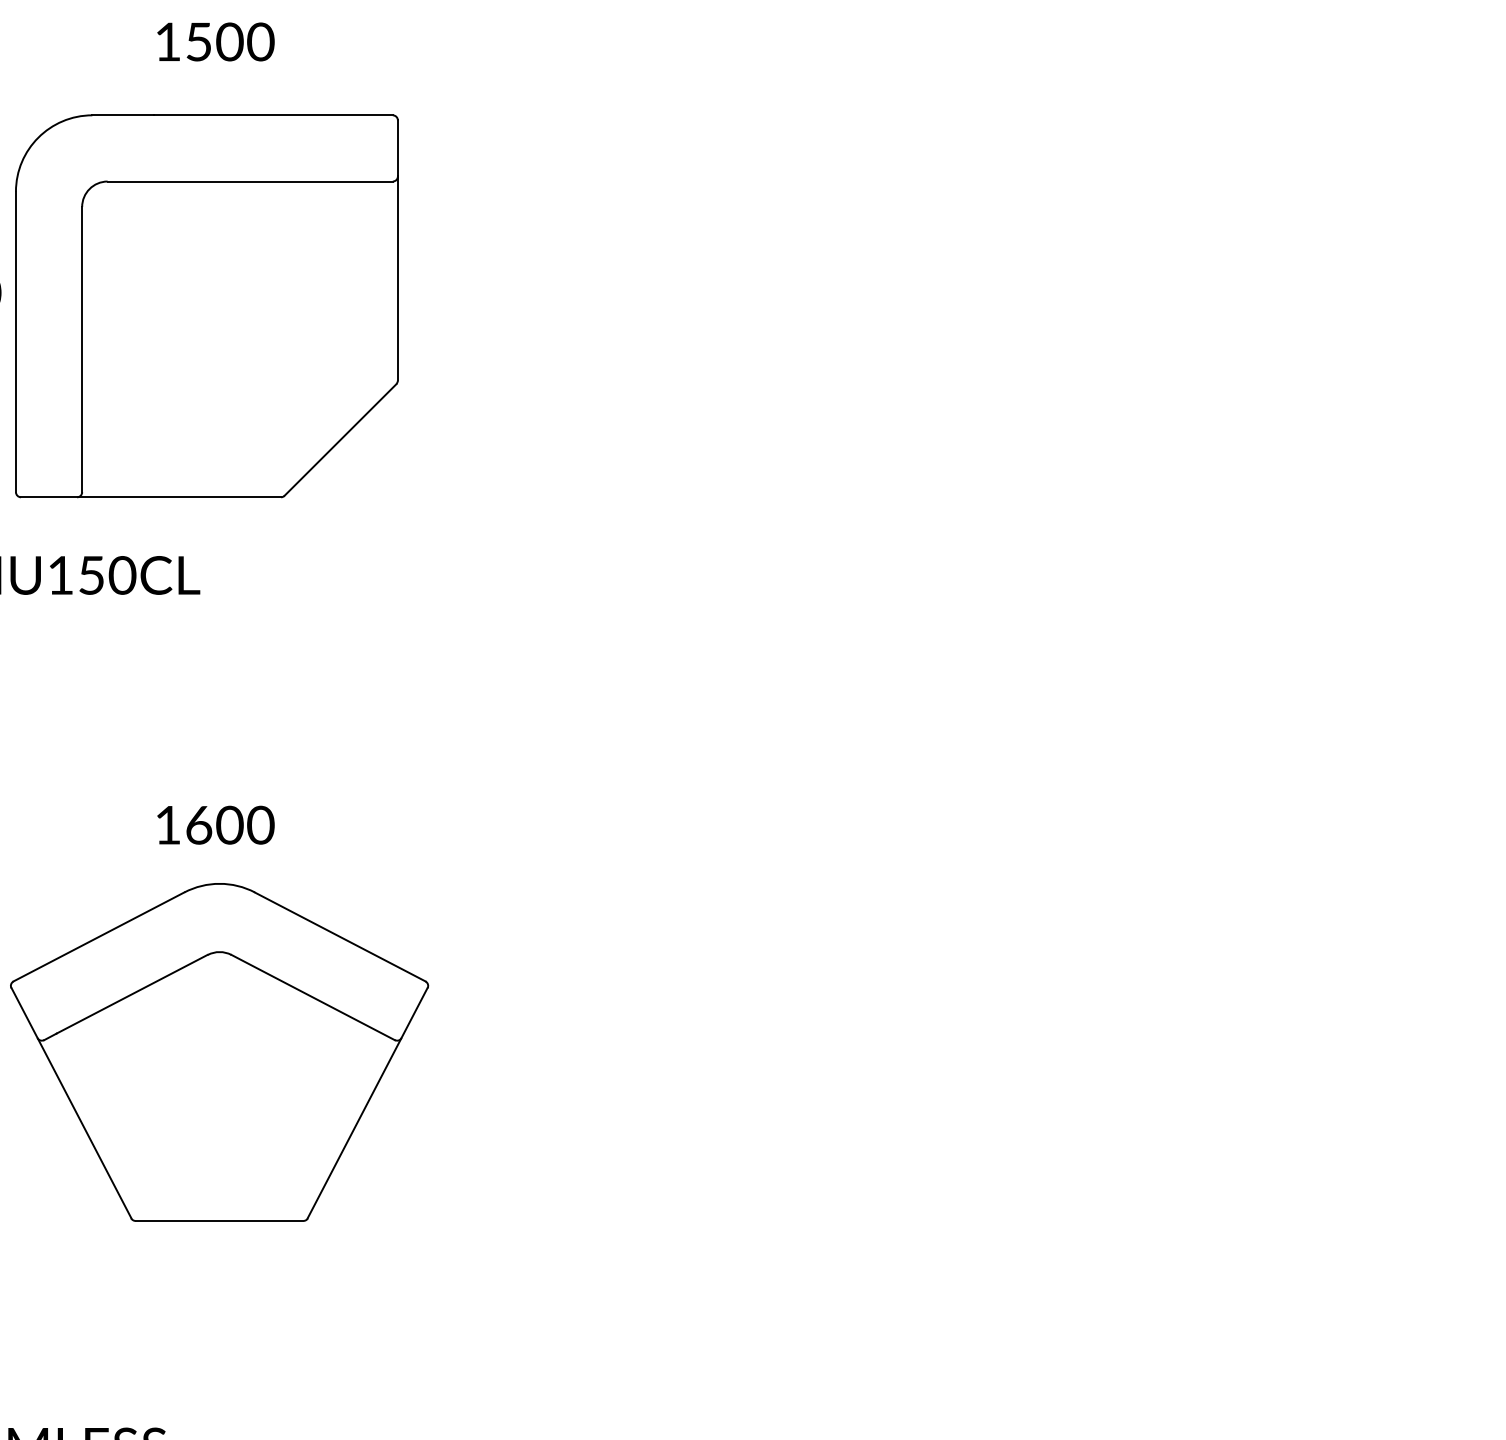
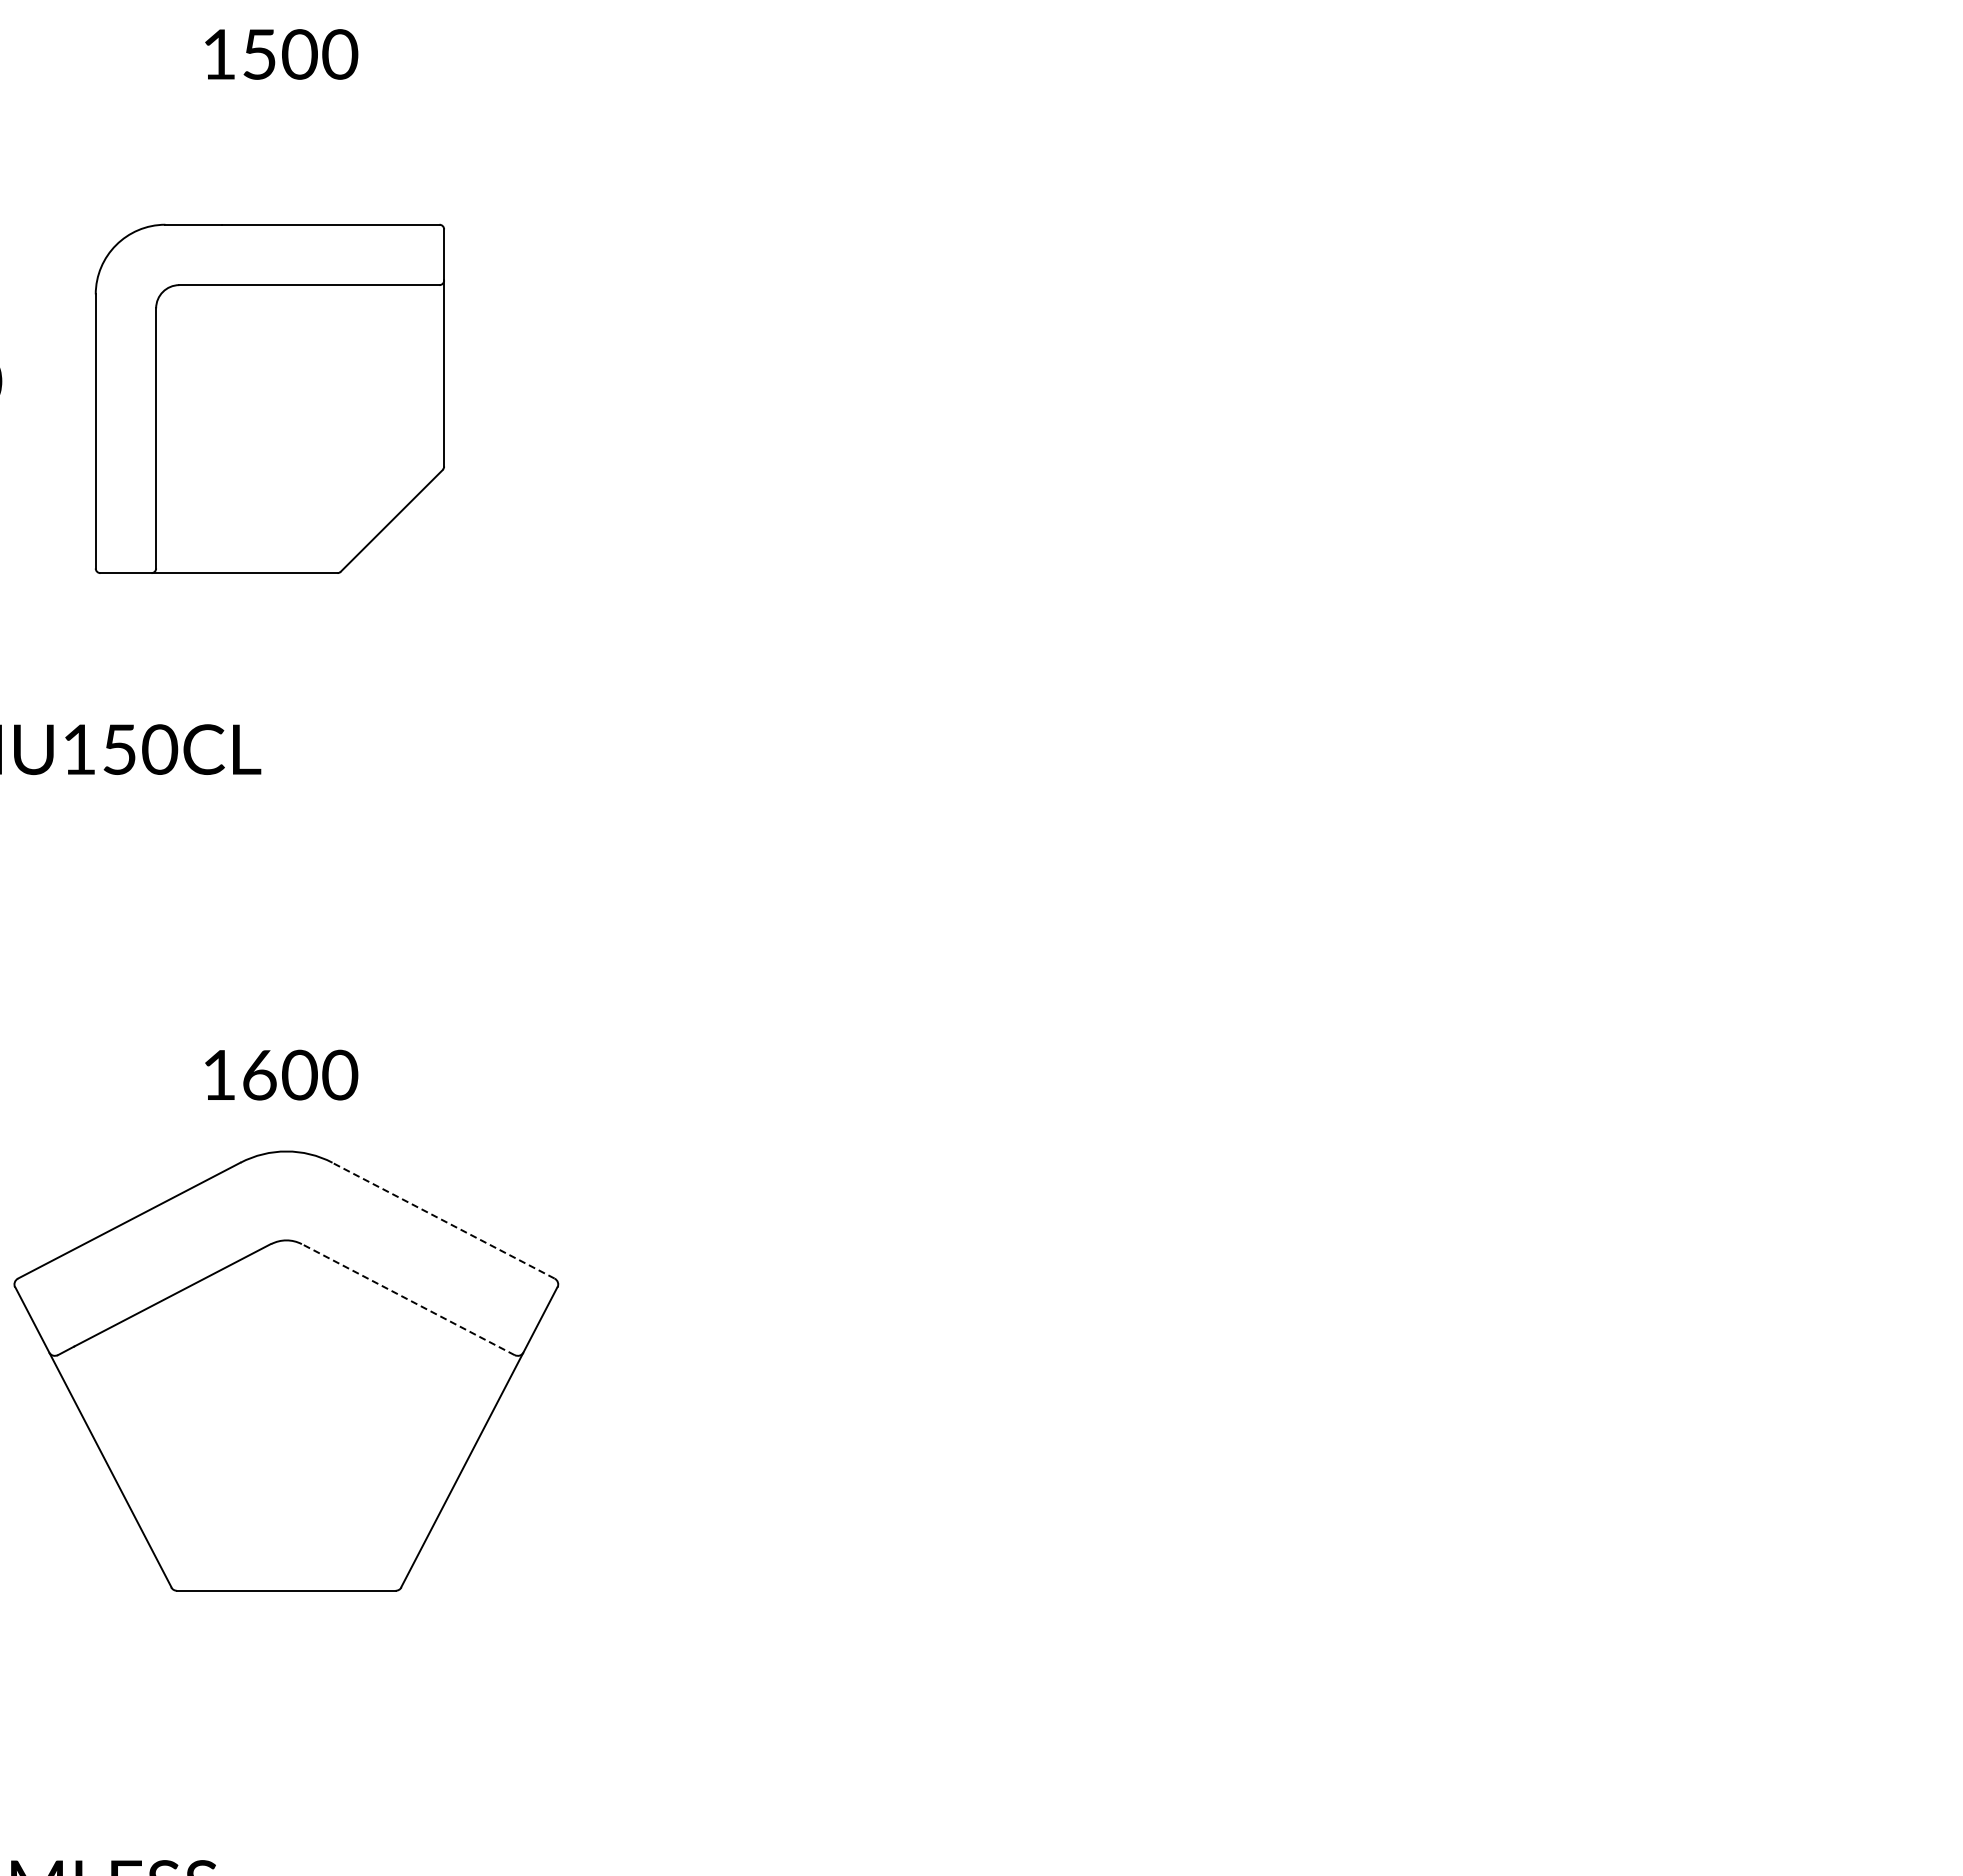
part: (206, 305) -> (269, 398), size x0.7
line: (340, 936) -> (443, 1220), solid -> dashed
line: (312, 997) -> (407, 1299), solid -> dashed

